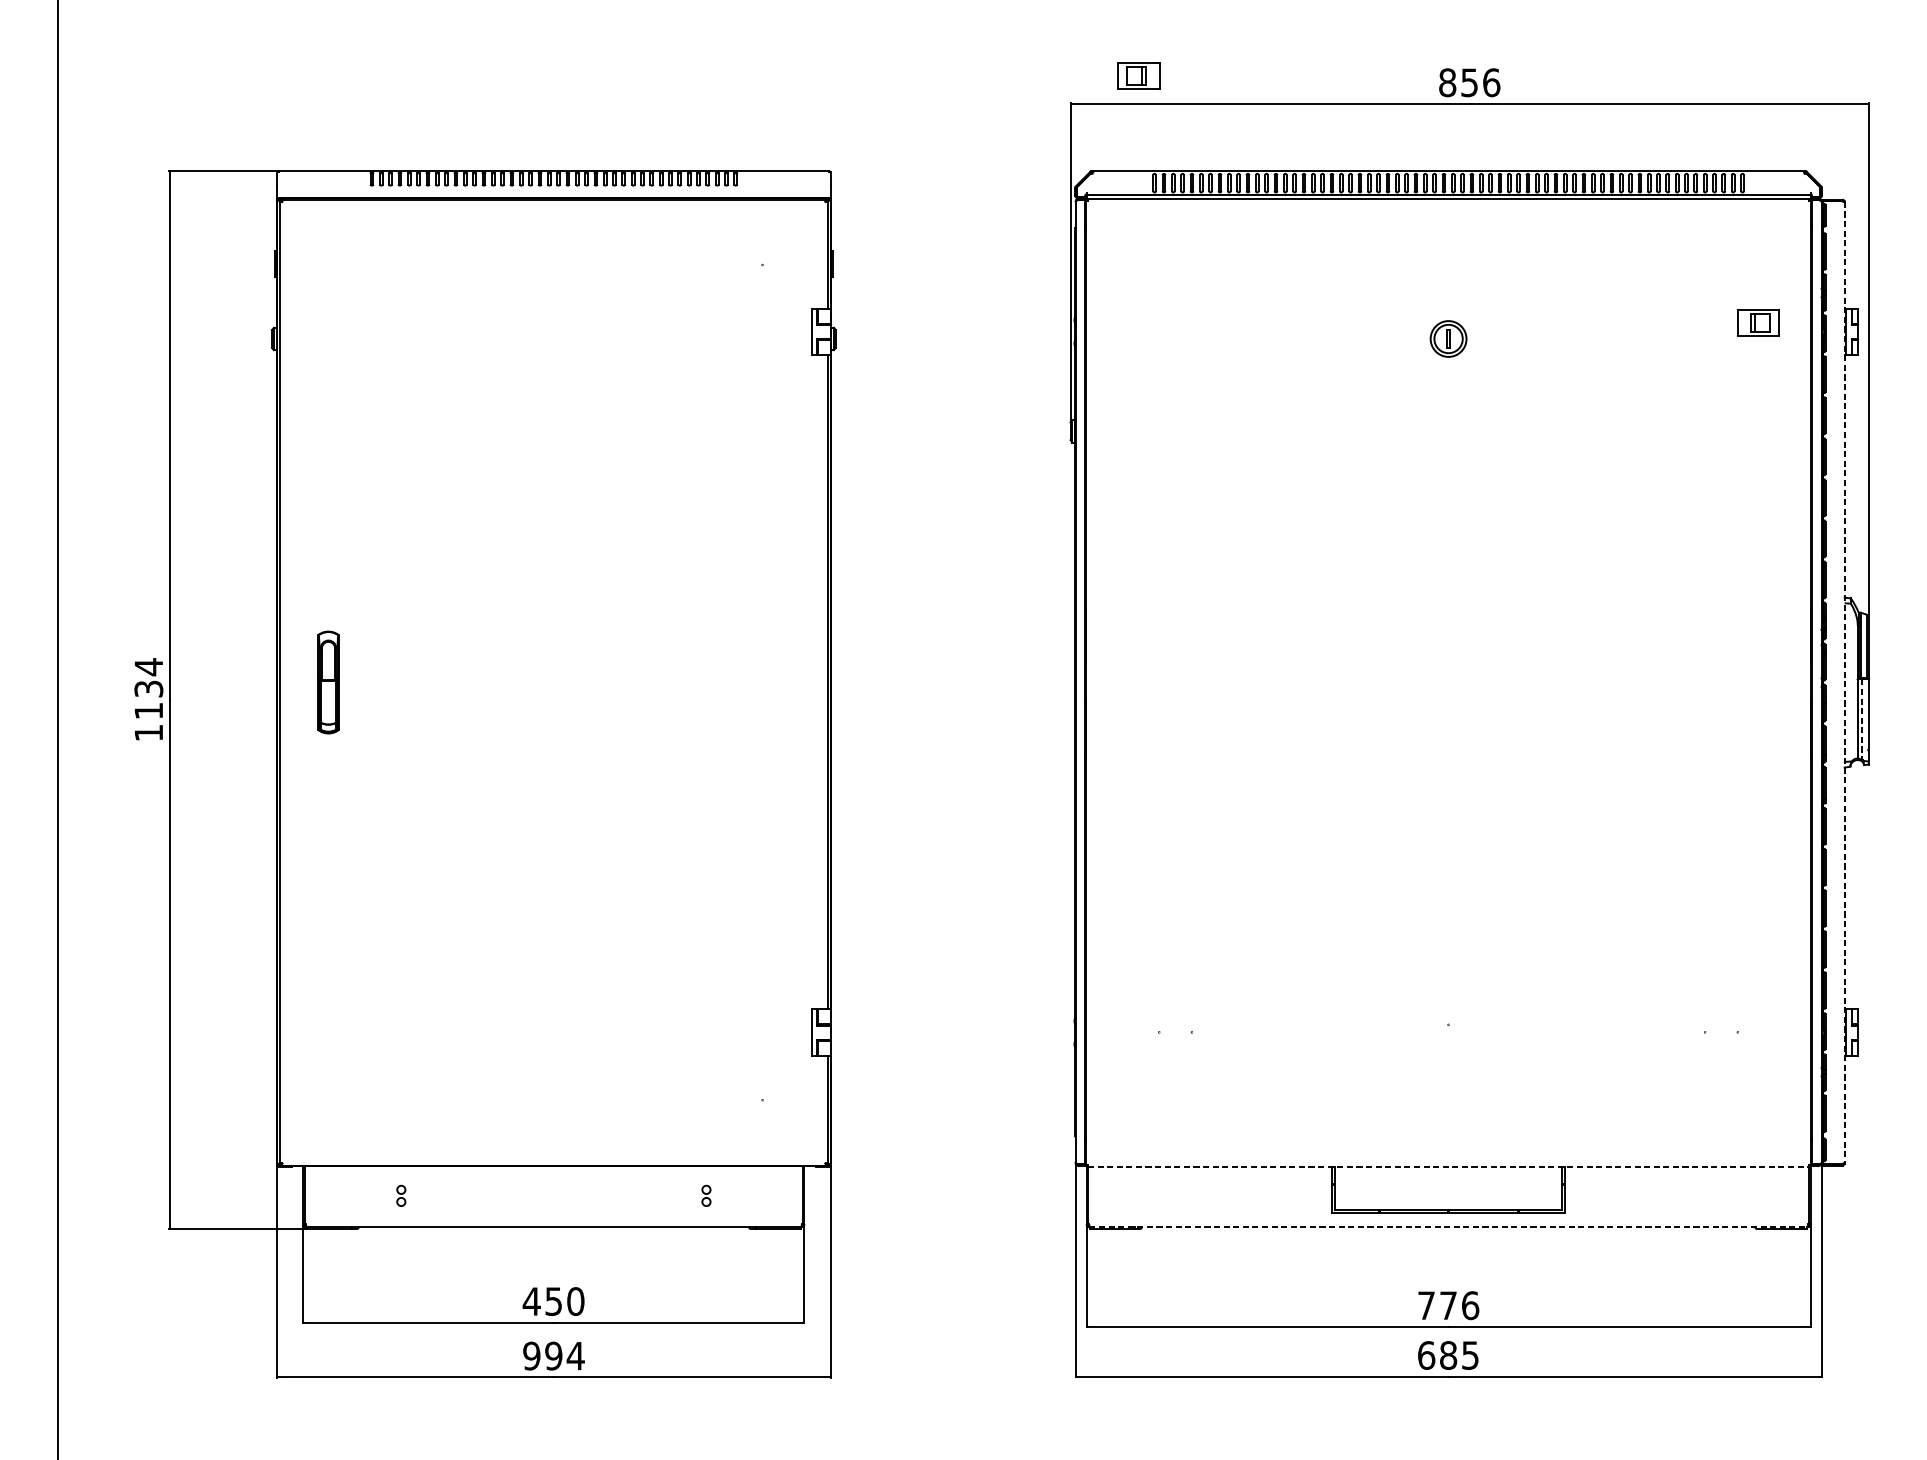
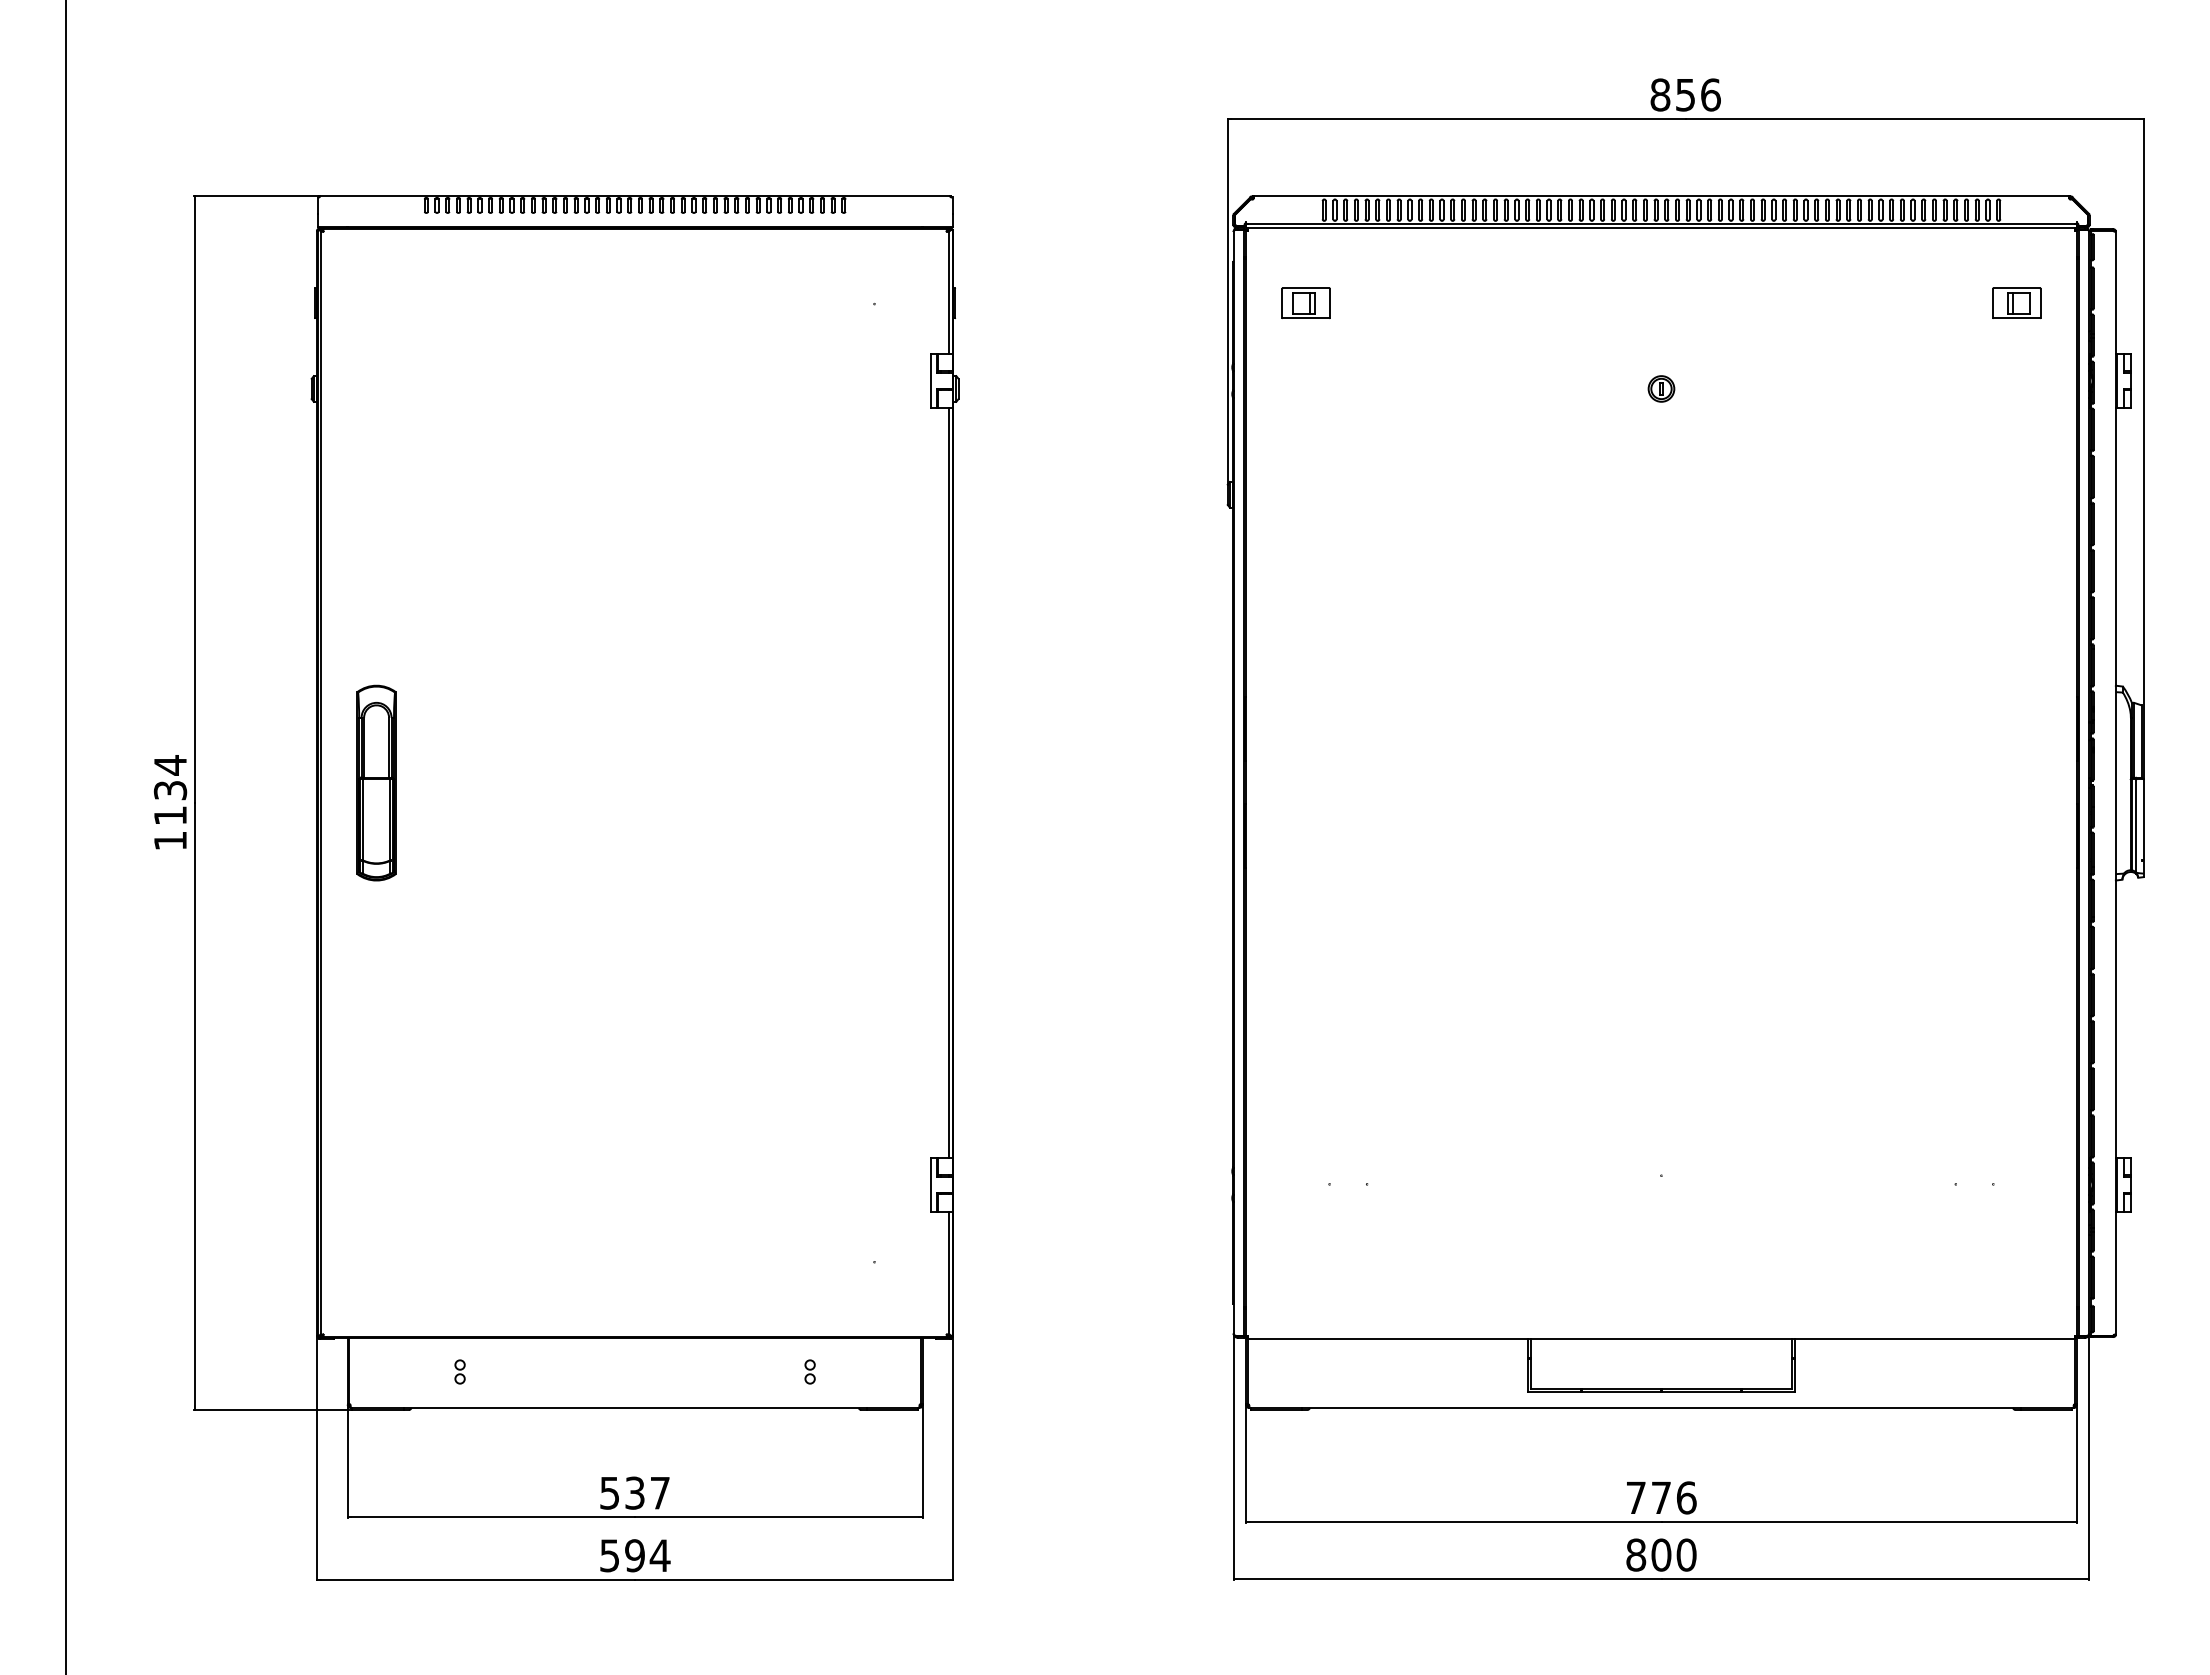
part: (1138, 75) -> (1305, 302), moved
part: (1758, 322) -> (2016, 302), moved
part: (1448, 338) -> (1661, 388), size x0.62
part: (328, 682) -> (376, 782), size x1.67
line: (1844, 682) -> (2115, 783), dashed -> solid
line: (1862, 720) -> (2136, 826), dashed -> solid
line: (1448, 1166) -> (1661, 1338), dashed -> solid
line: (1448, 1226) -> (1661, 1407), dashed -> solid
text: (553, 1300) -> (634, 1492), 450 -> 537
text: (531, 1355) -> (609, 1555), 994 -> 594
text: (1448, 1355) -> (1661, 1554), 685 -> 800

